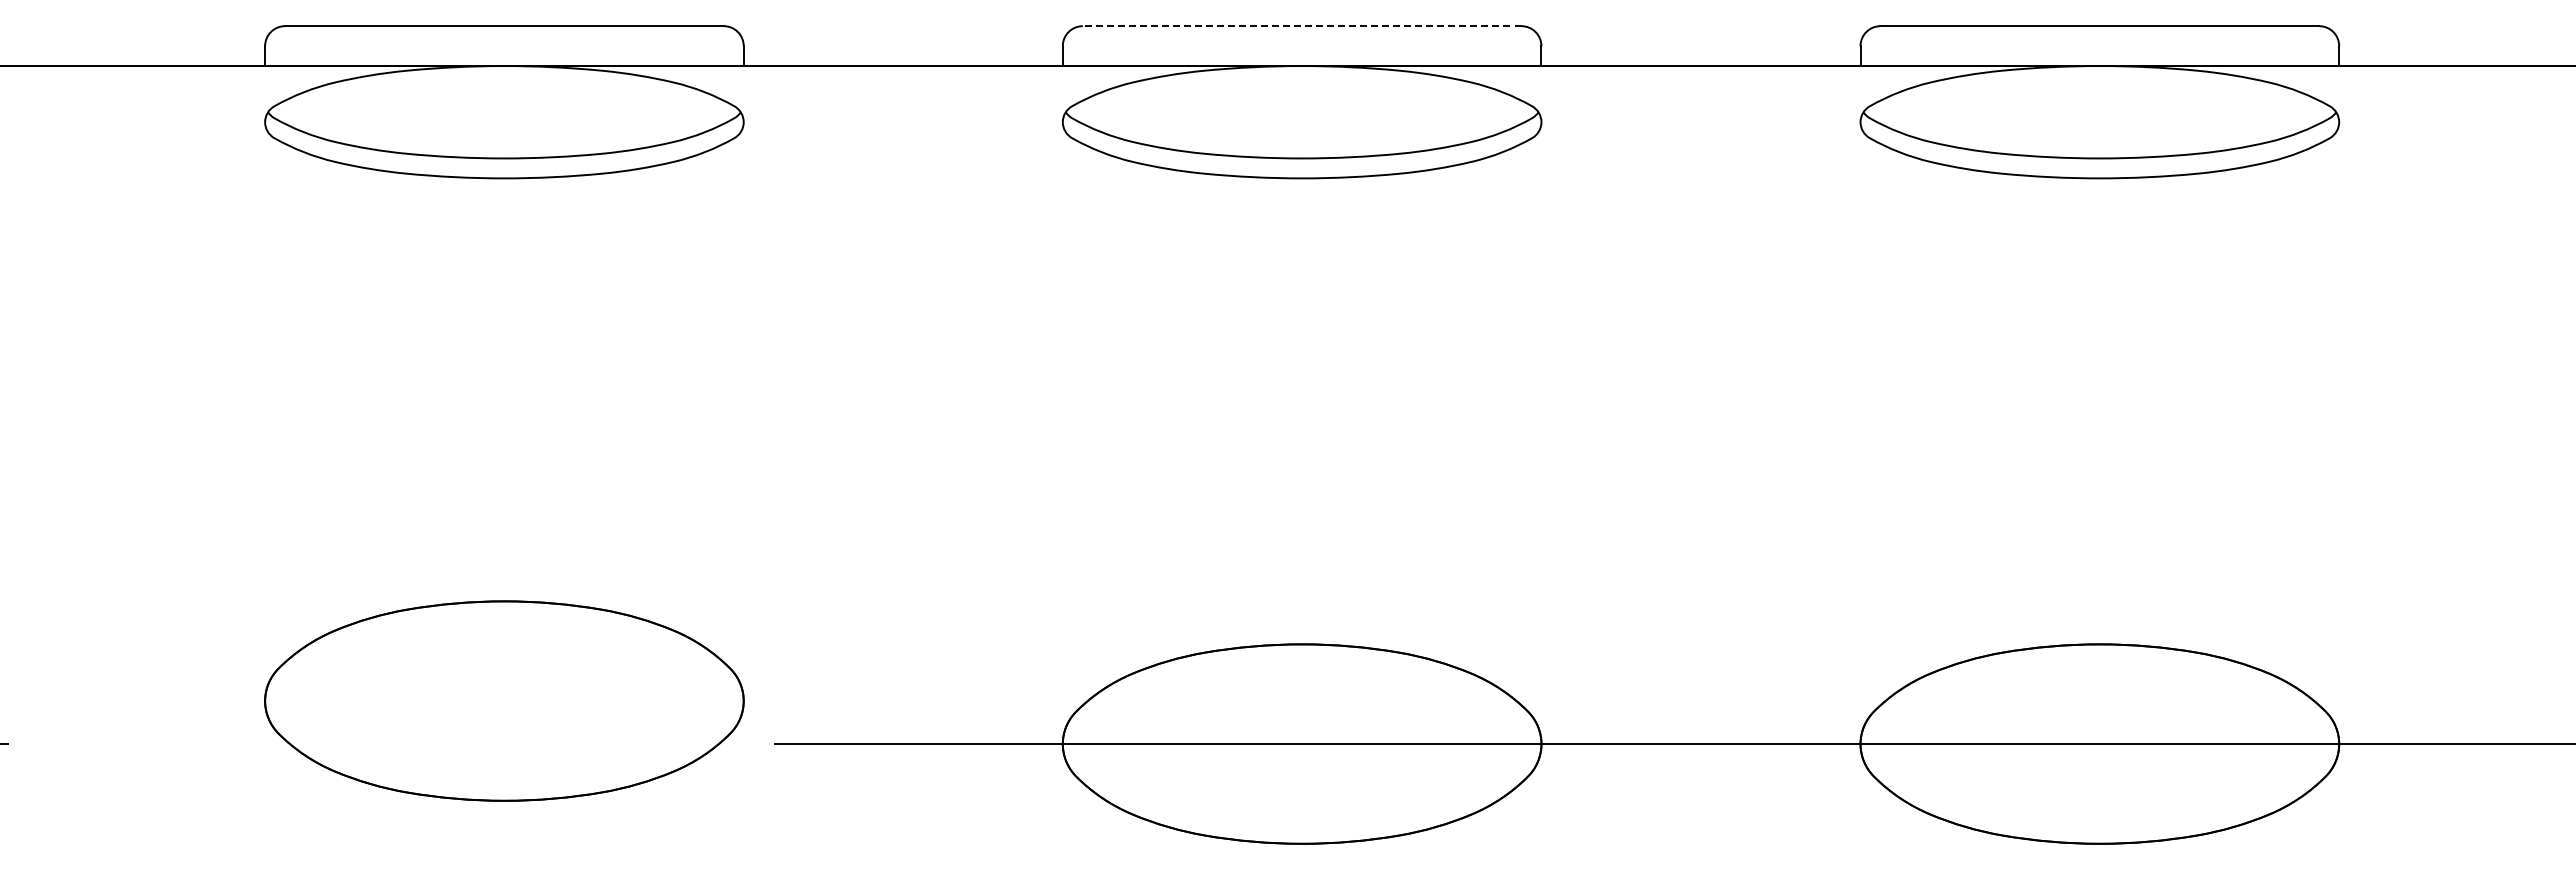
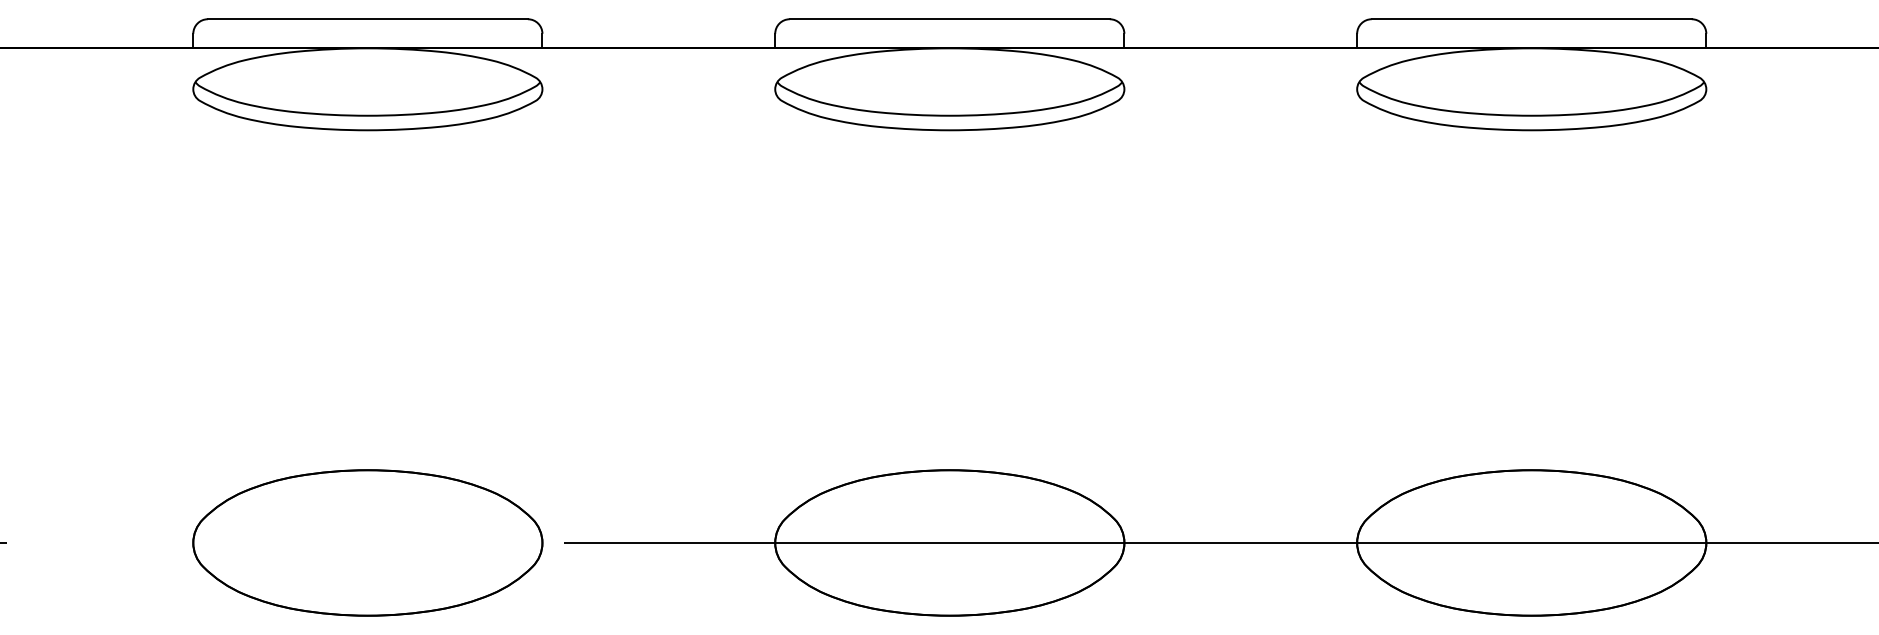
line: (1301, 26) -> (949, 19), dashed -> solid
part: (504, 700) -> (367, 542), moved

